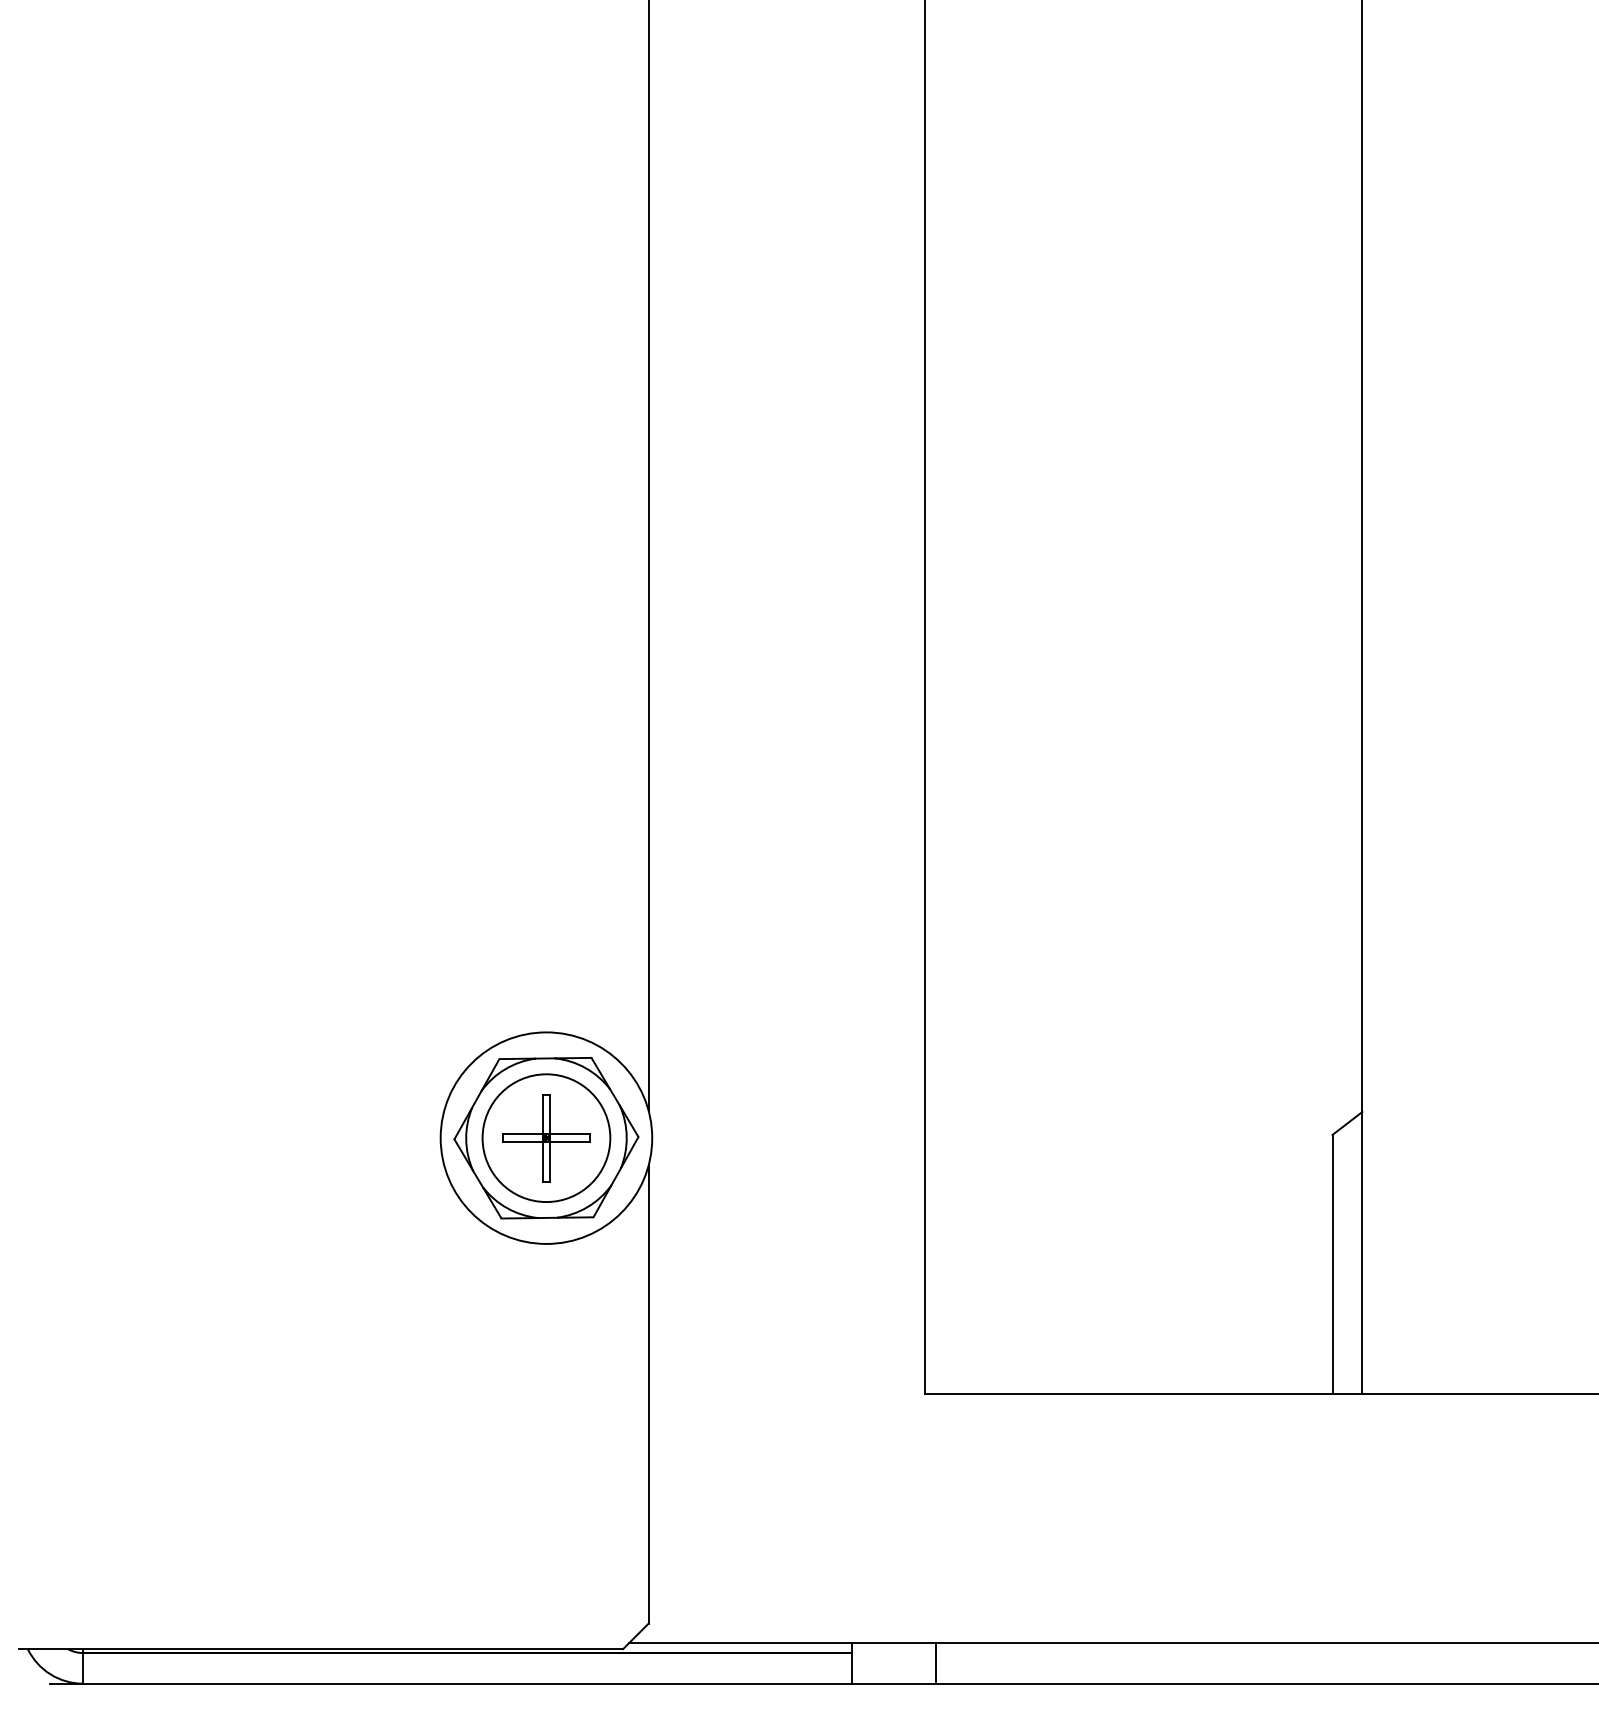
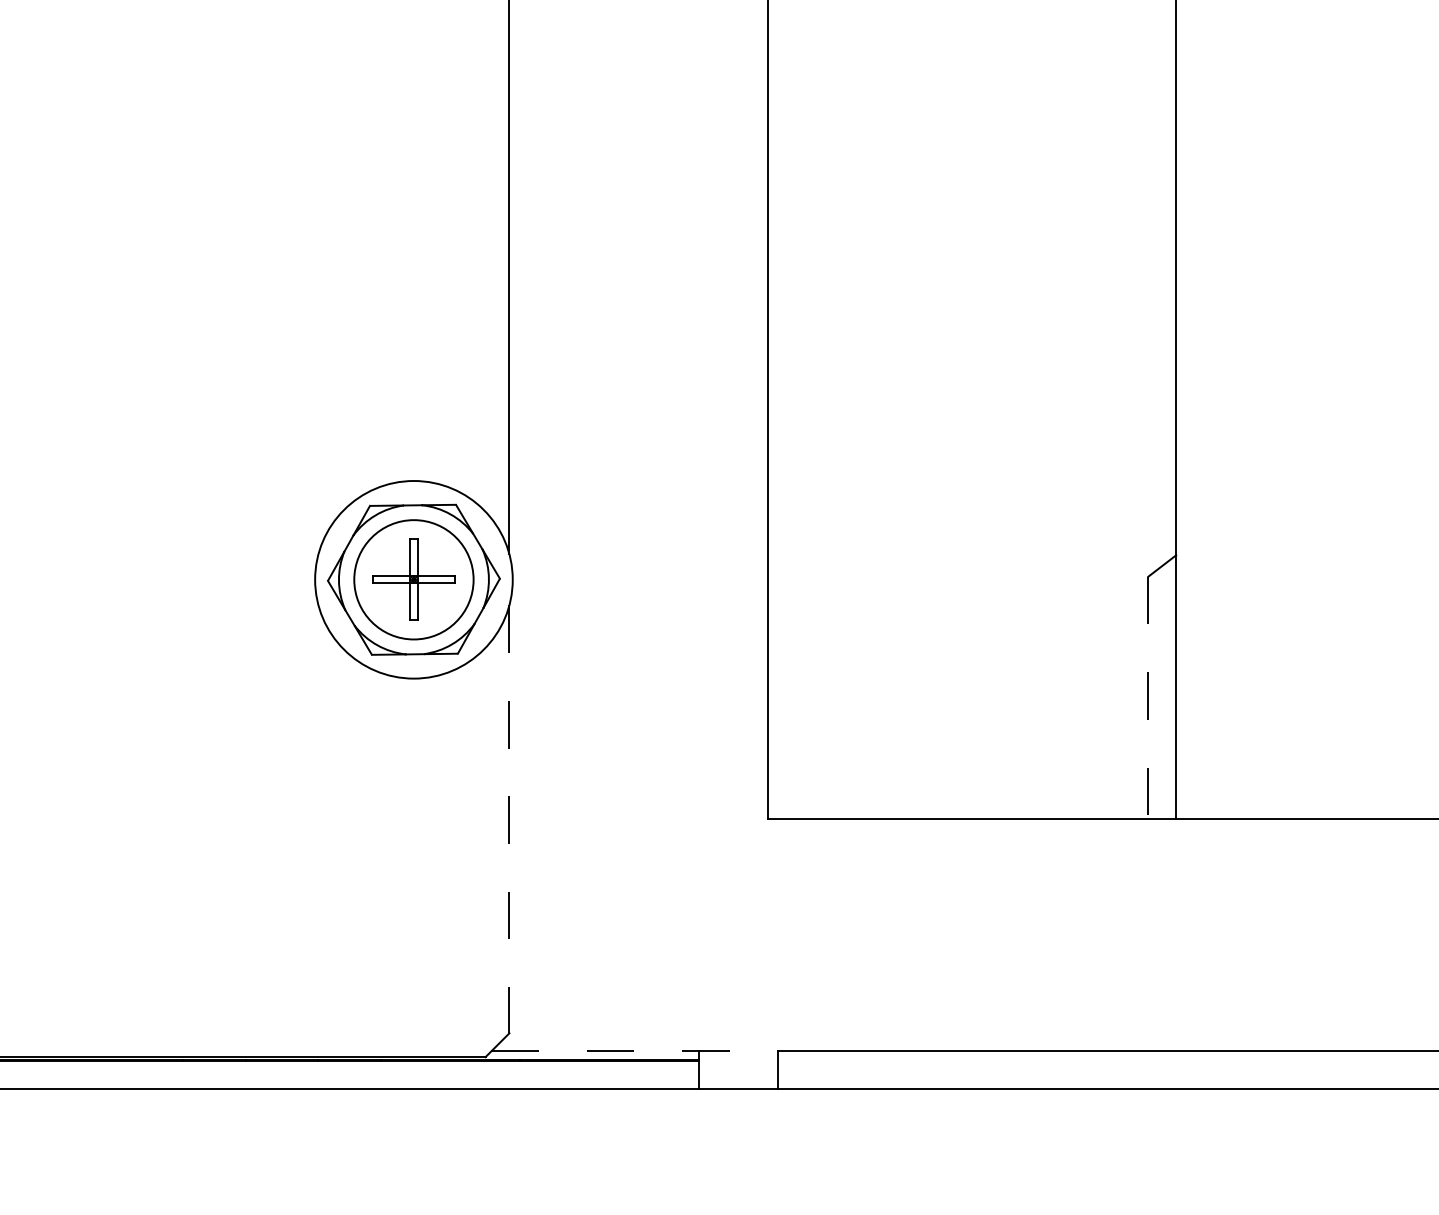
line: (1332, 1264) -> (1148, 697), solid -> dashed
line: (648, 1395) -> (509, 820), solid -> dashed
line: (782, 1643) -> (634, 1051), solid -> dashed

